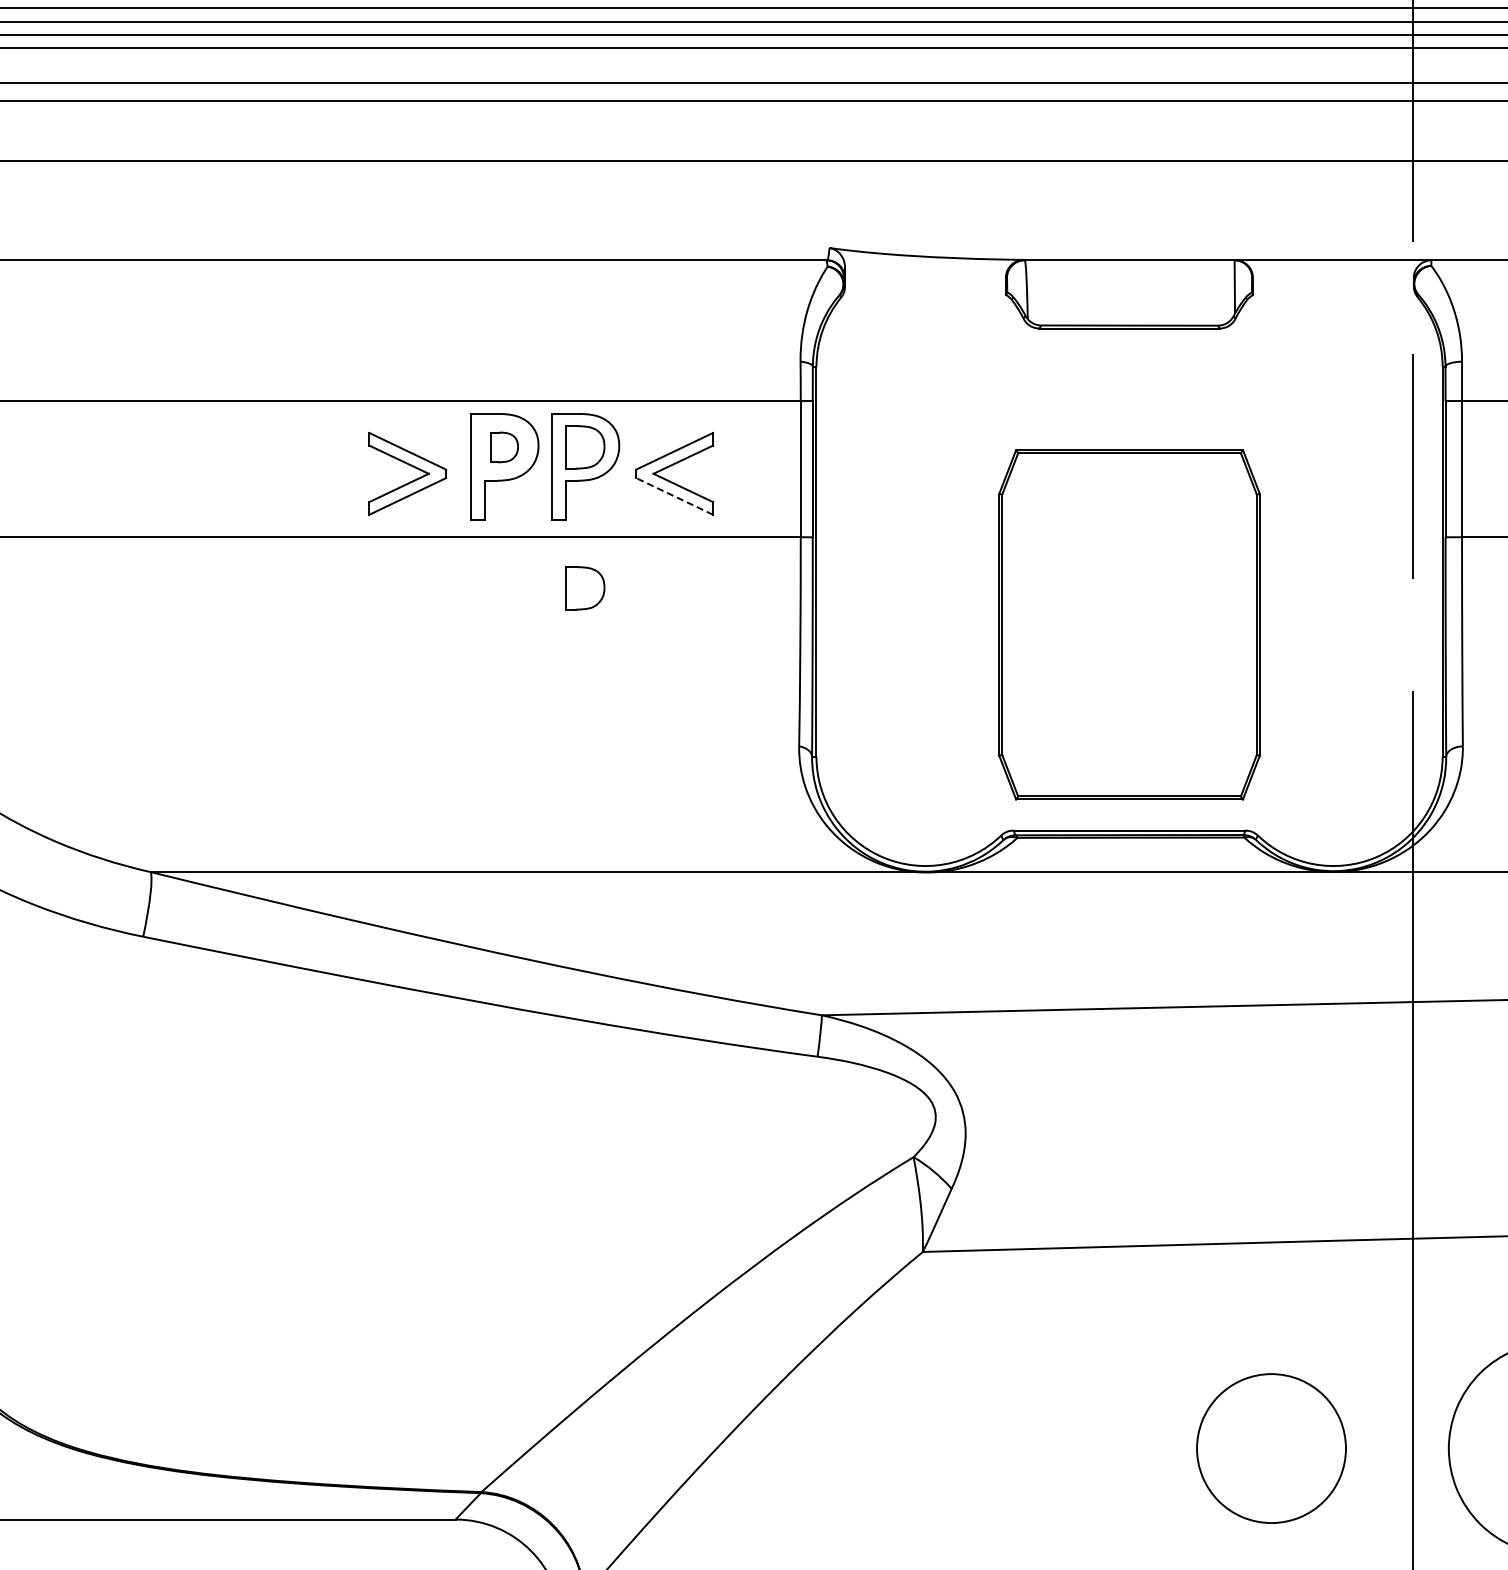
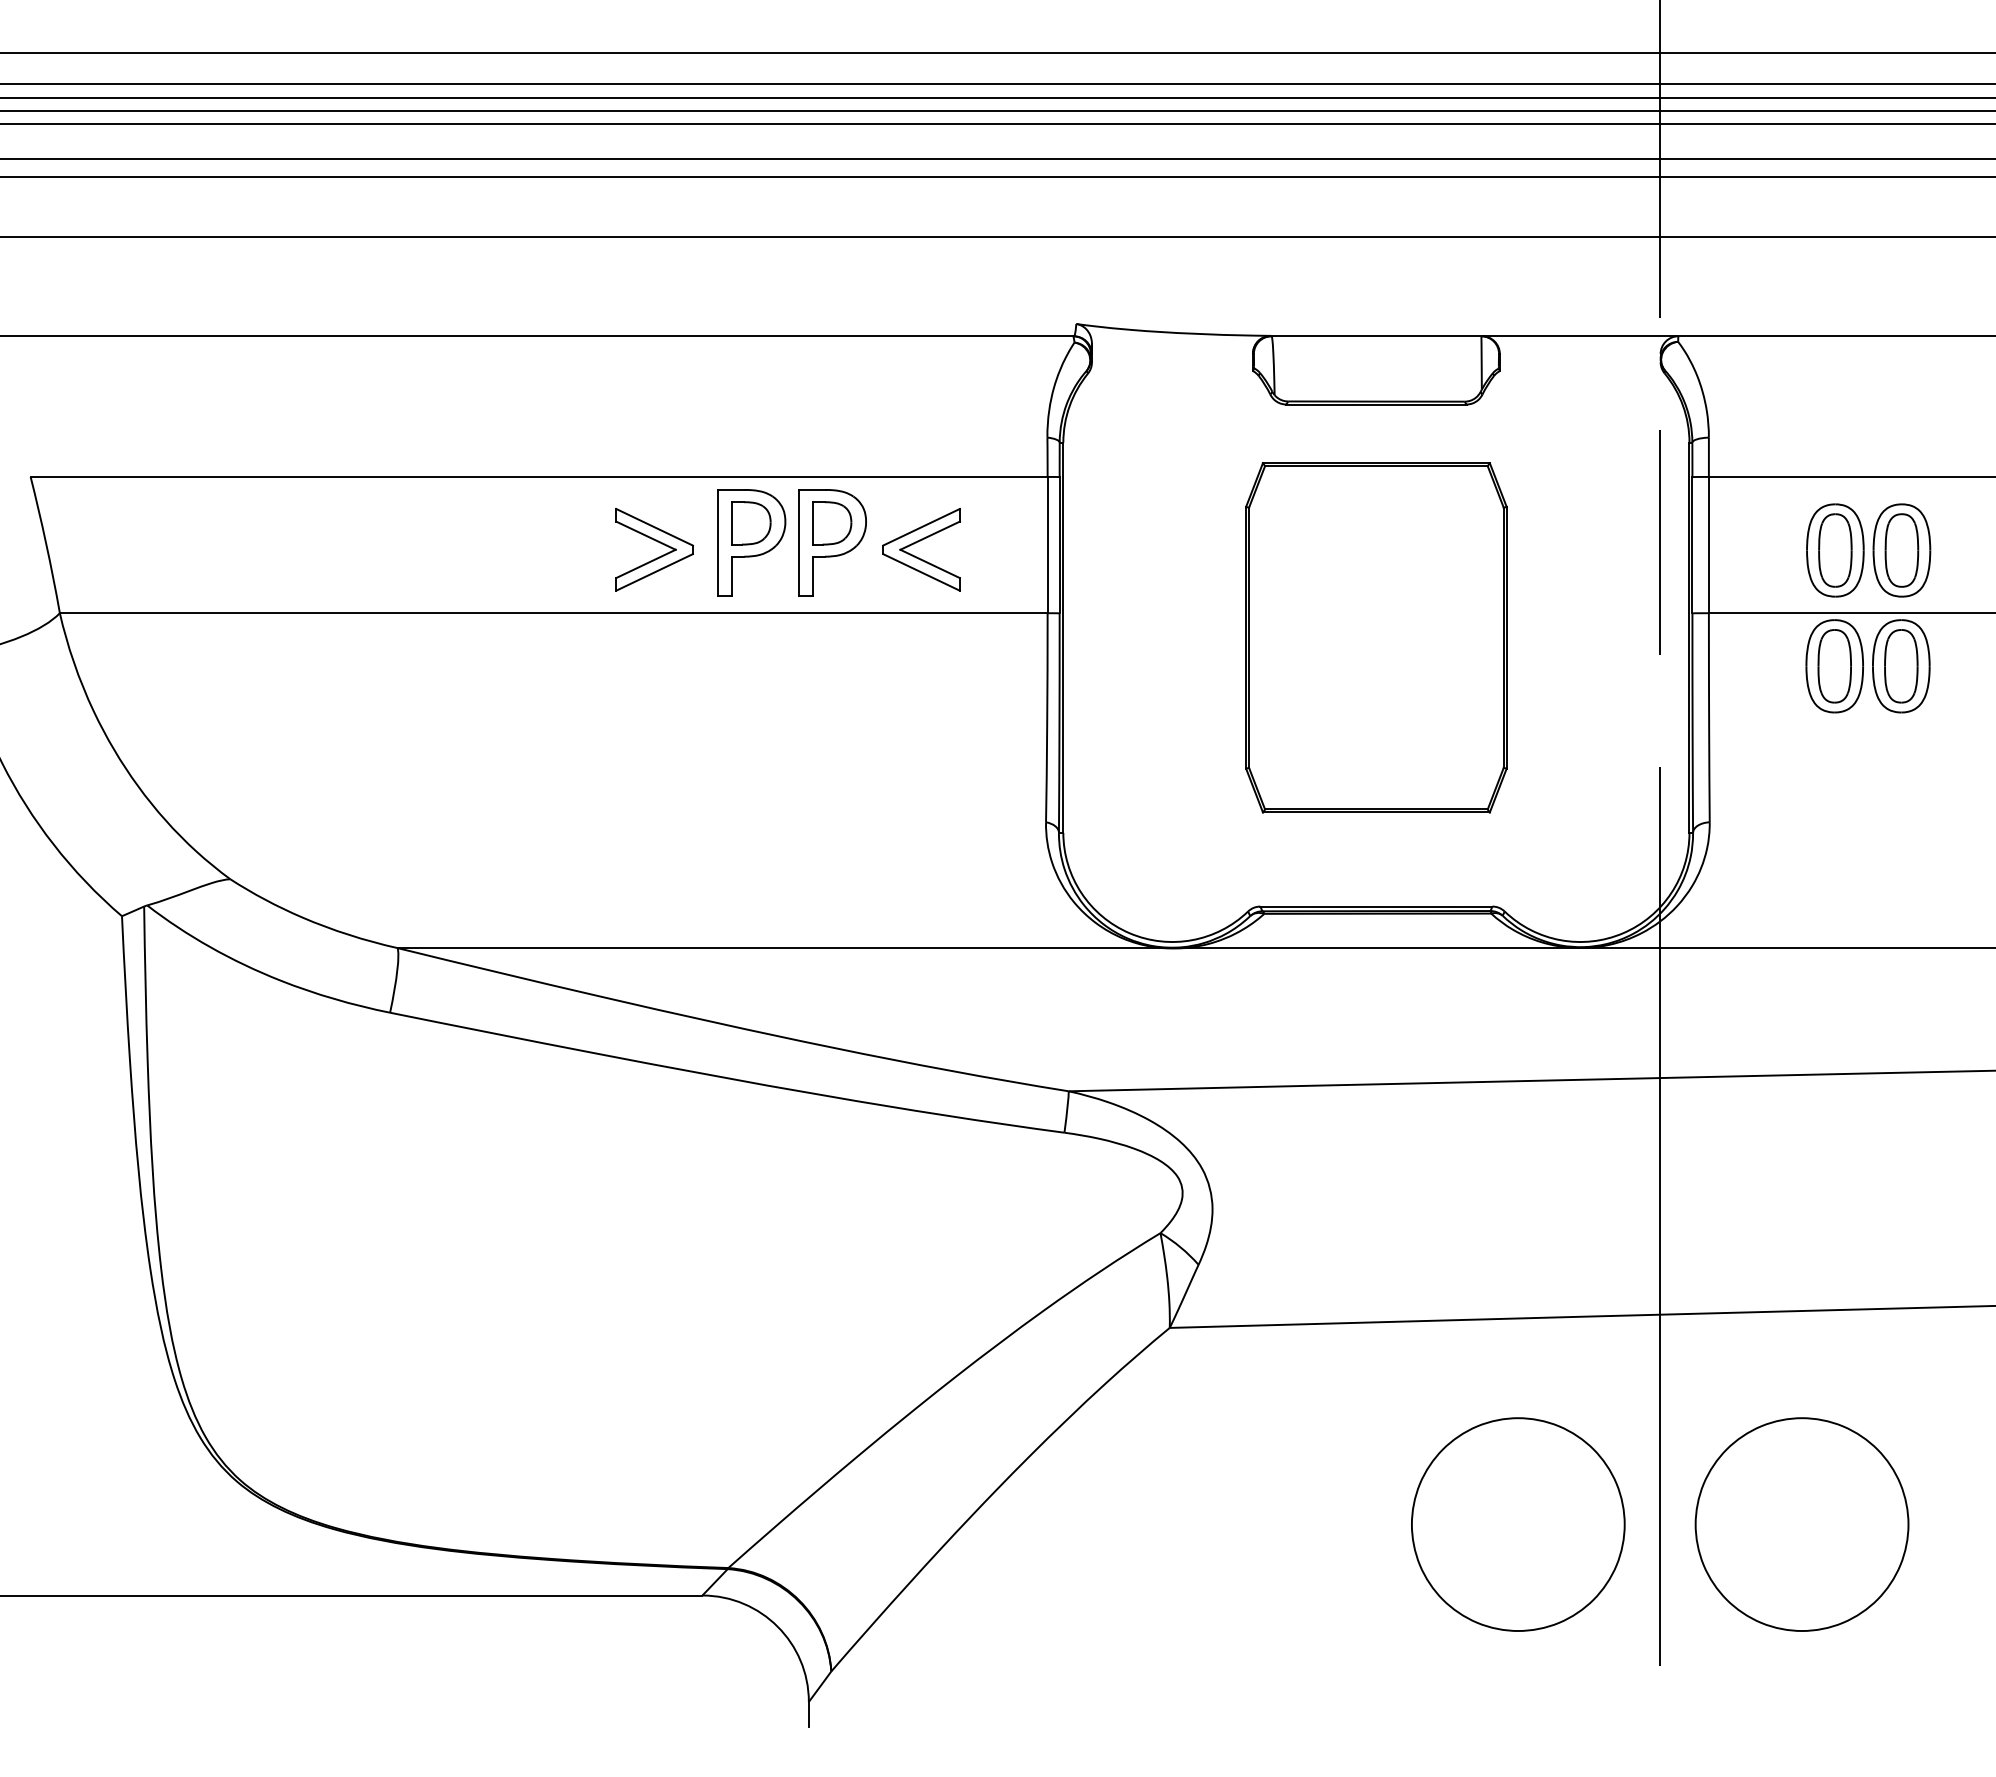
part: (504, 447) -> (751, 523), size x1.43
line: (674, 496) -> (921, 572), dashed -> solid
part: (585, 588) -> (832, 664), removed
part: (1129, 624) -> (1376, 637), moved
part: (1271, 1448) -> (1518, 1524), size x1.43

